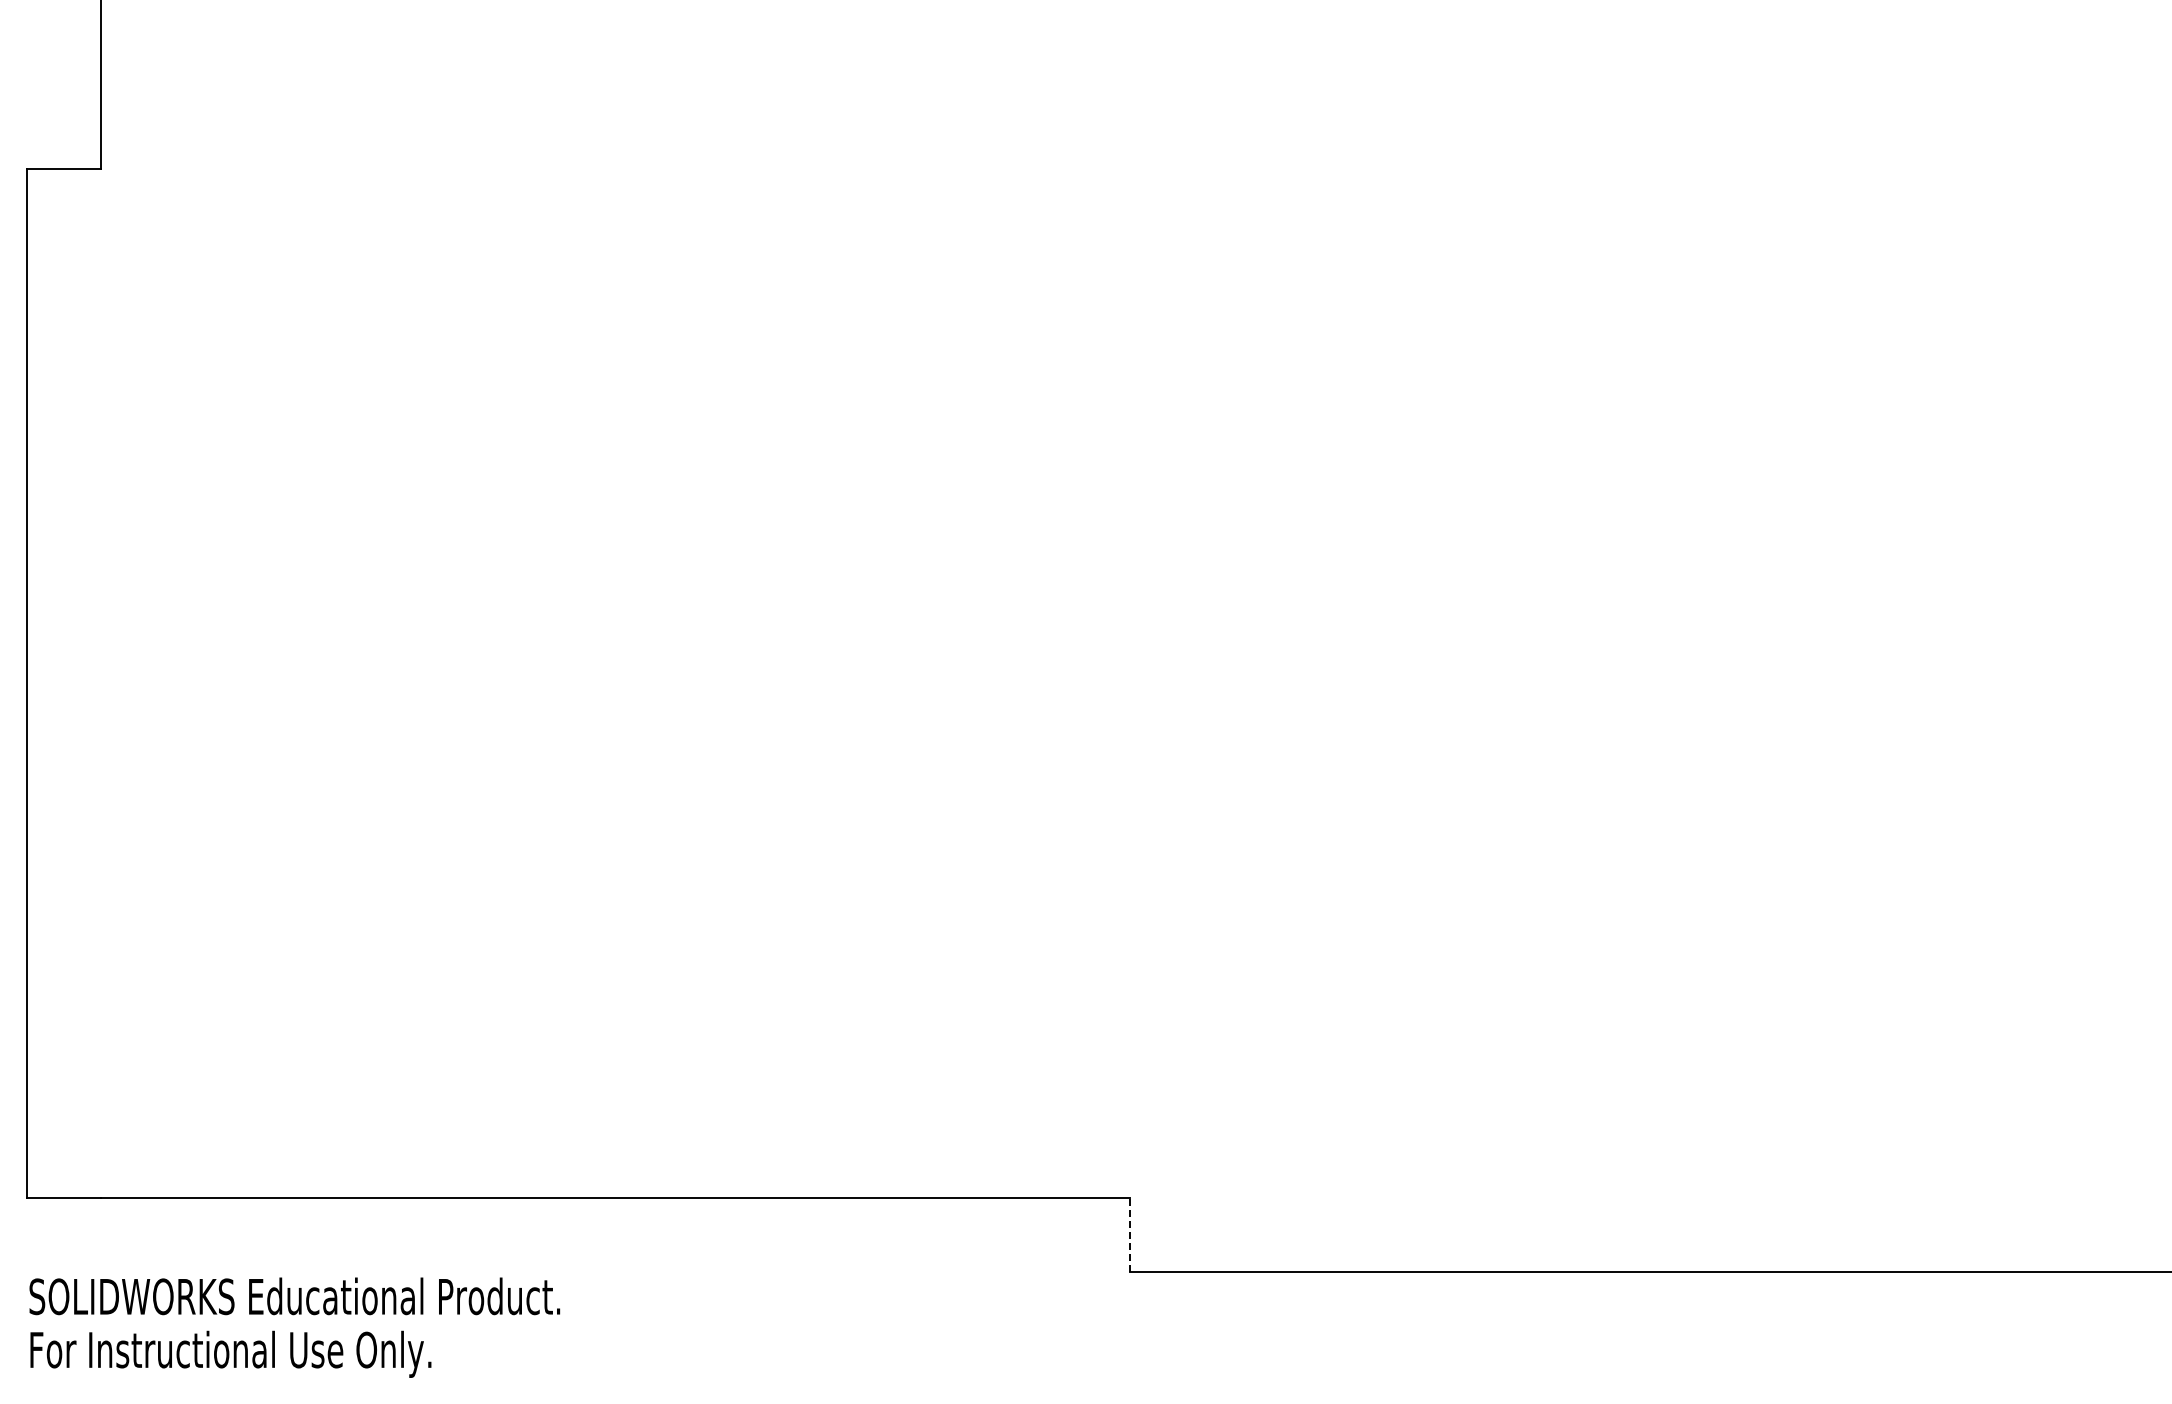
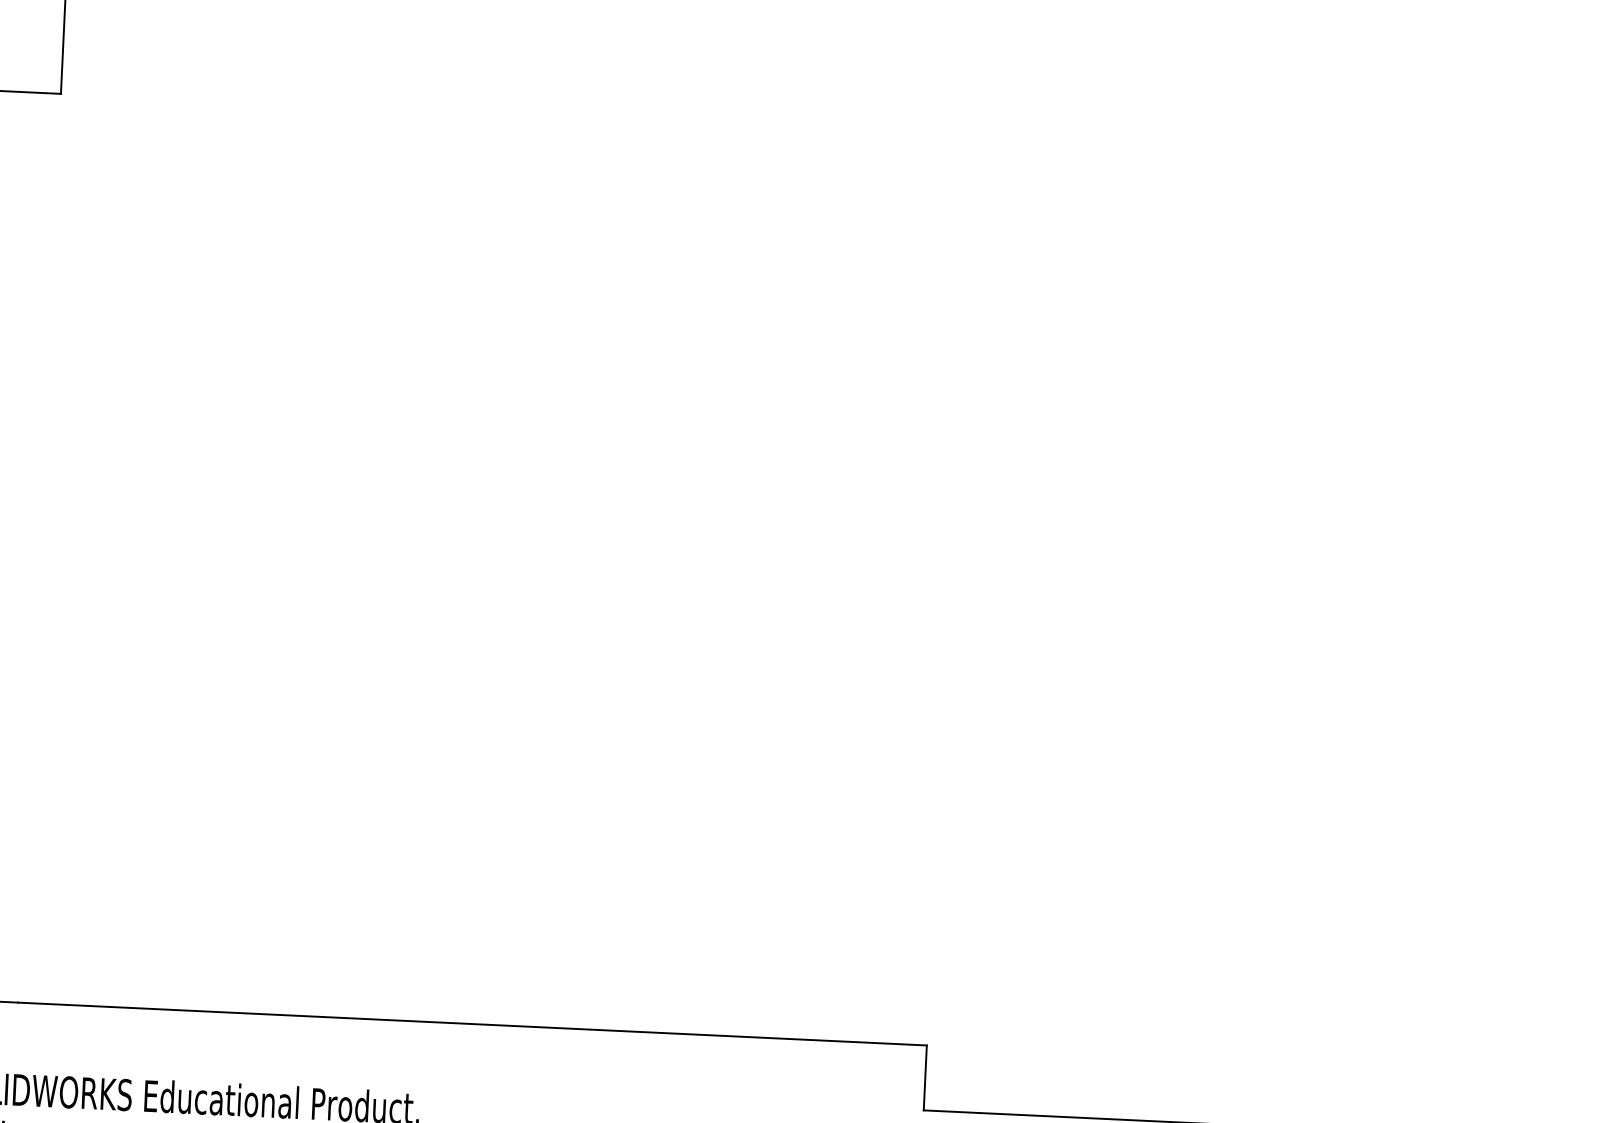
line: (1129, 1234) -> (924, 1077), dashed -> solid

